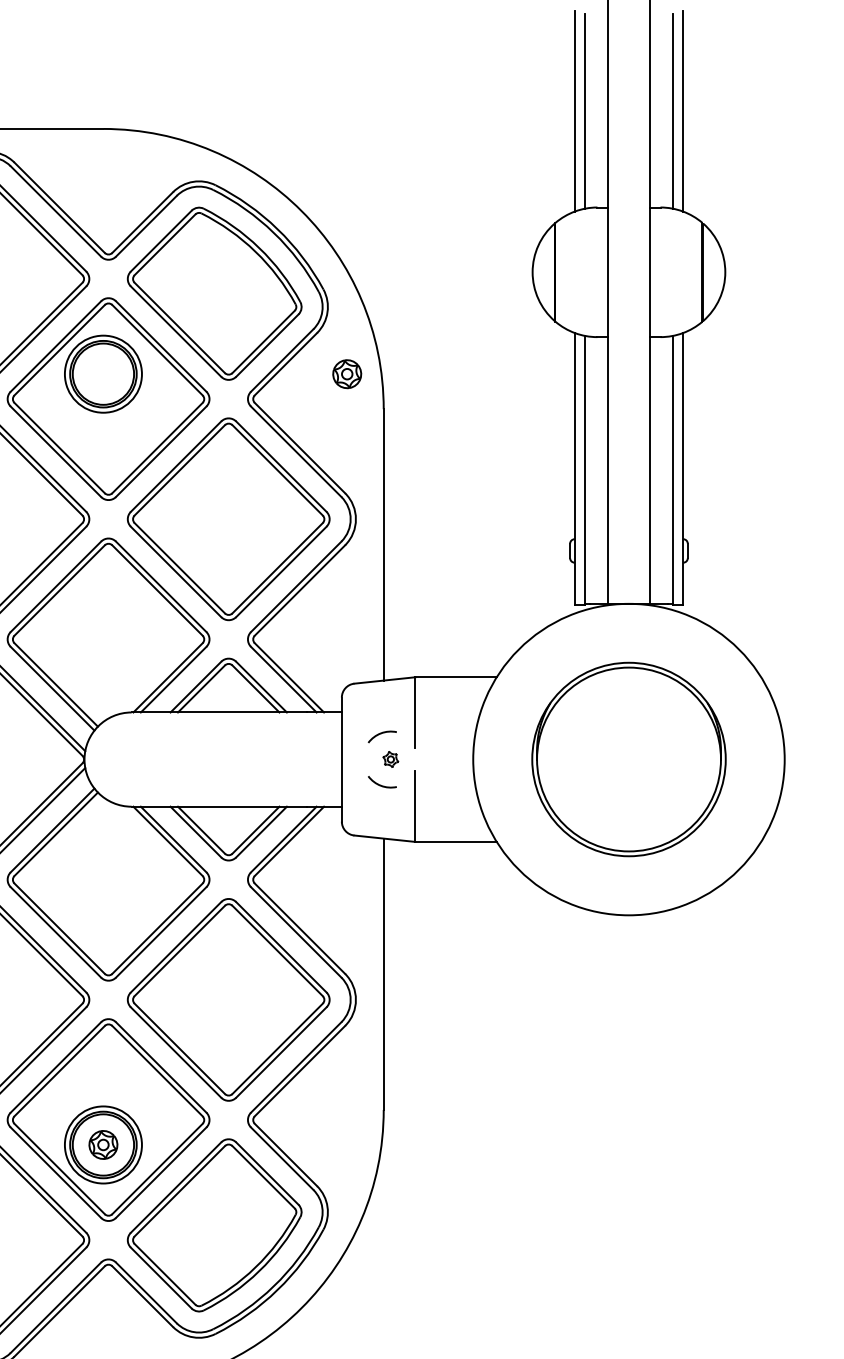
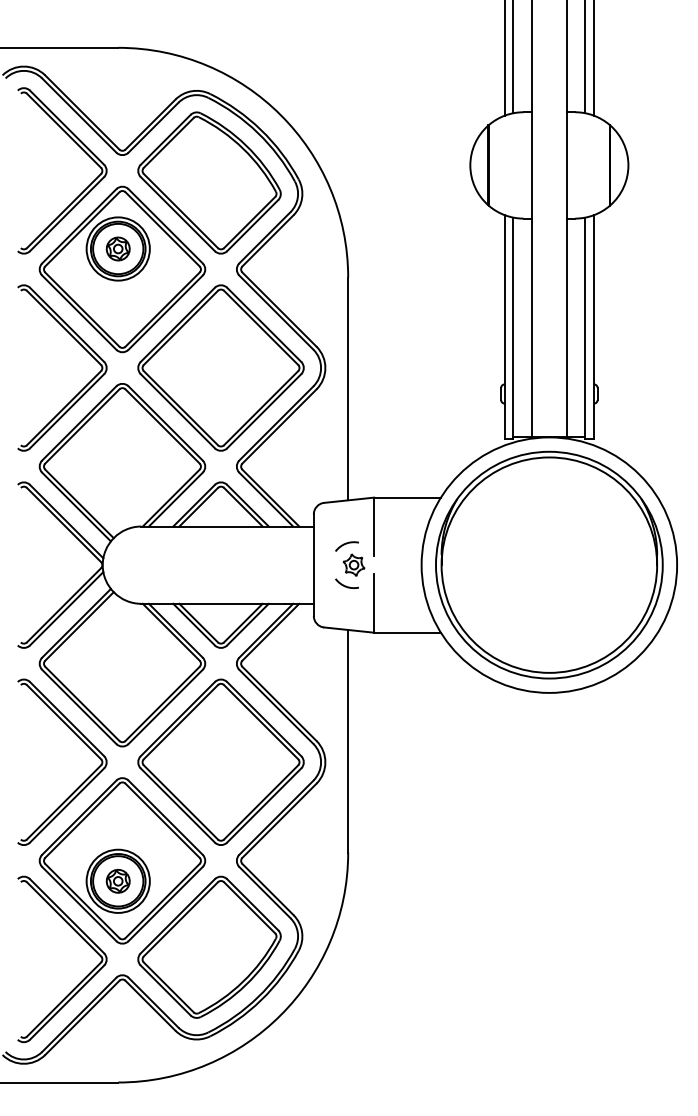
part: (346, 373) -> (117, 248), moved
part: (390, 758) -> (353, 564), size x1.67
part: (629, 758) -> (549, 564), size x1.43

